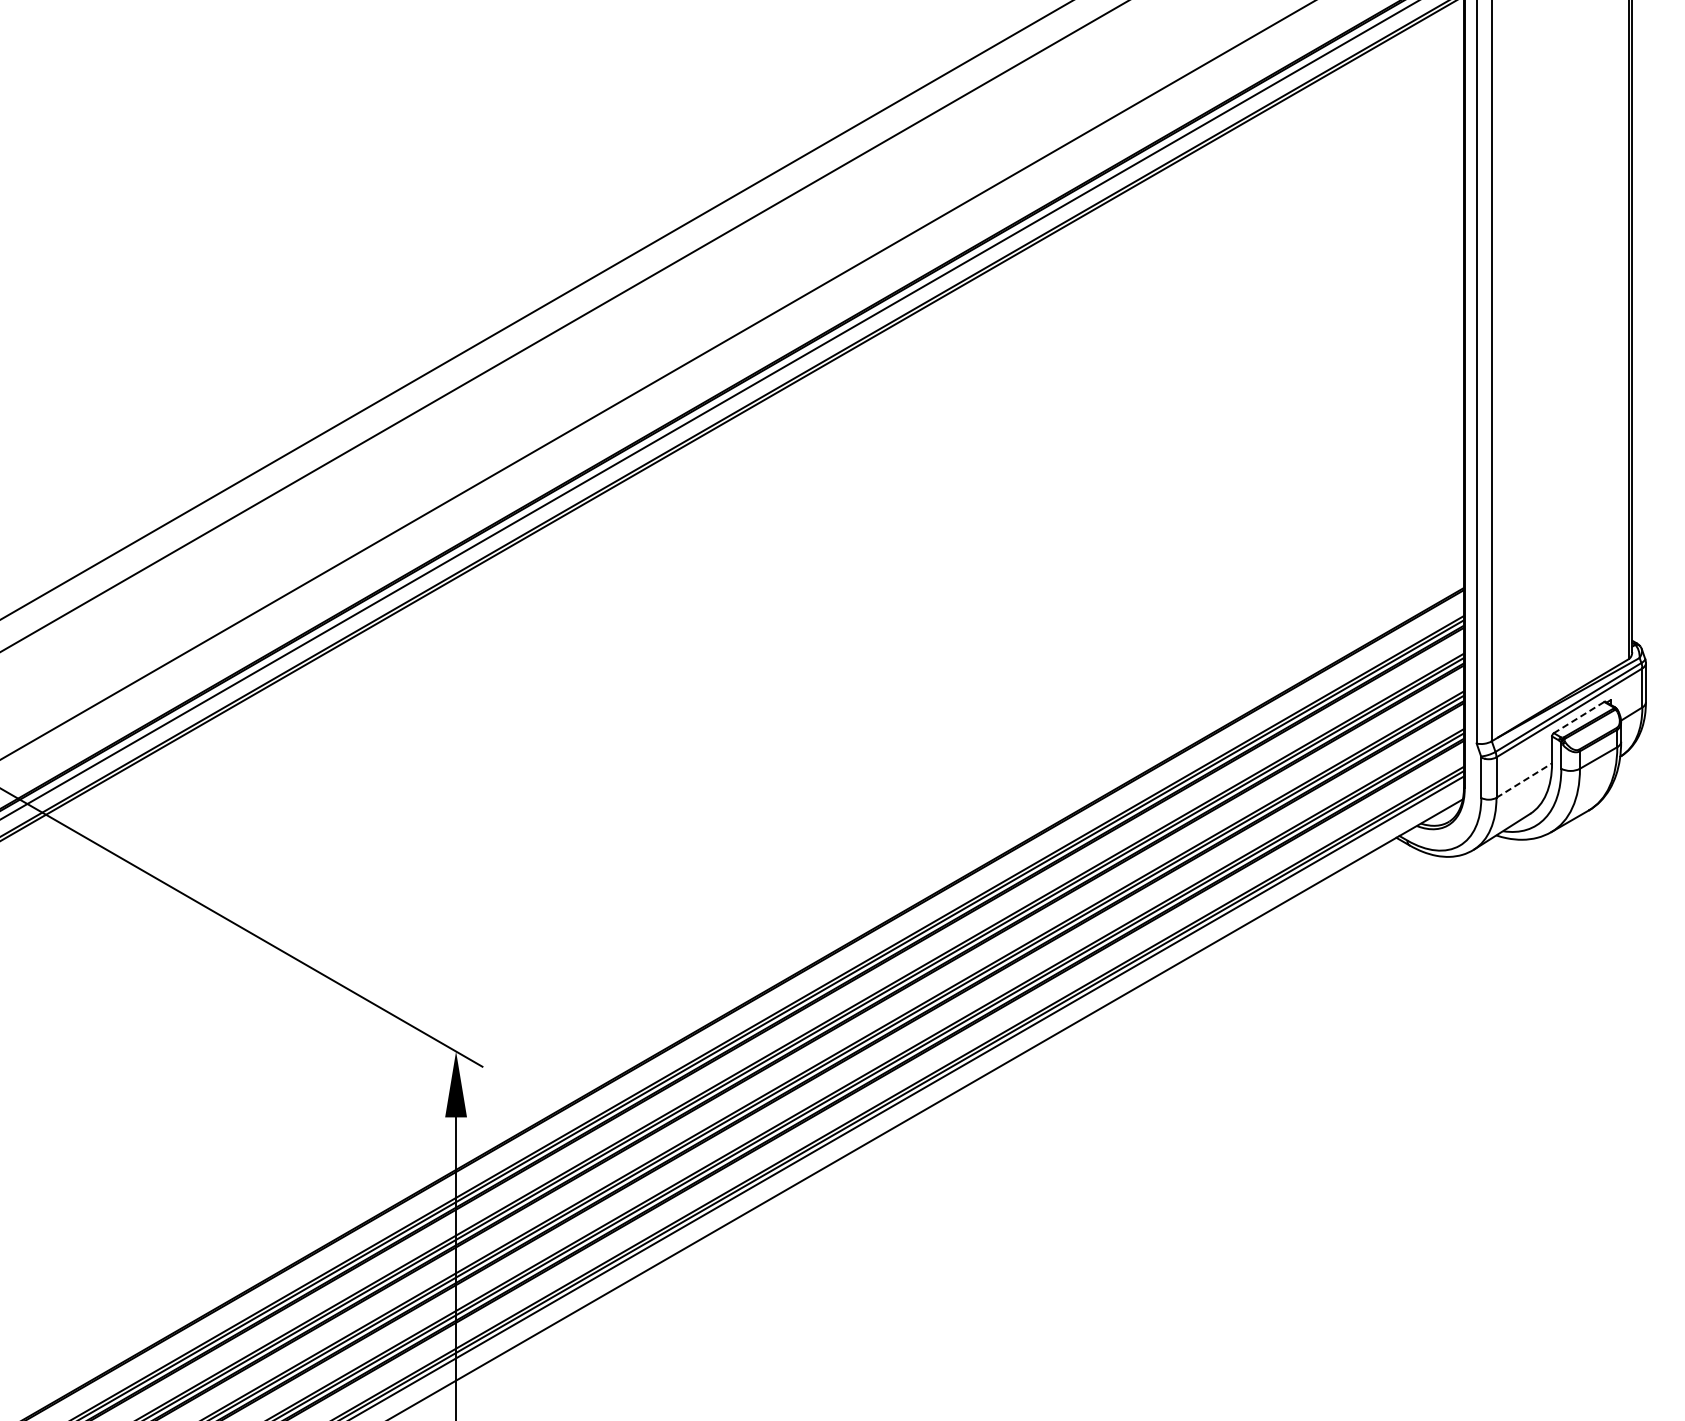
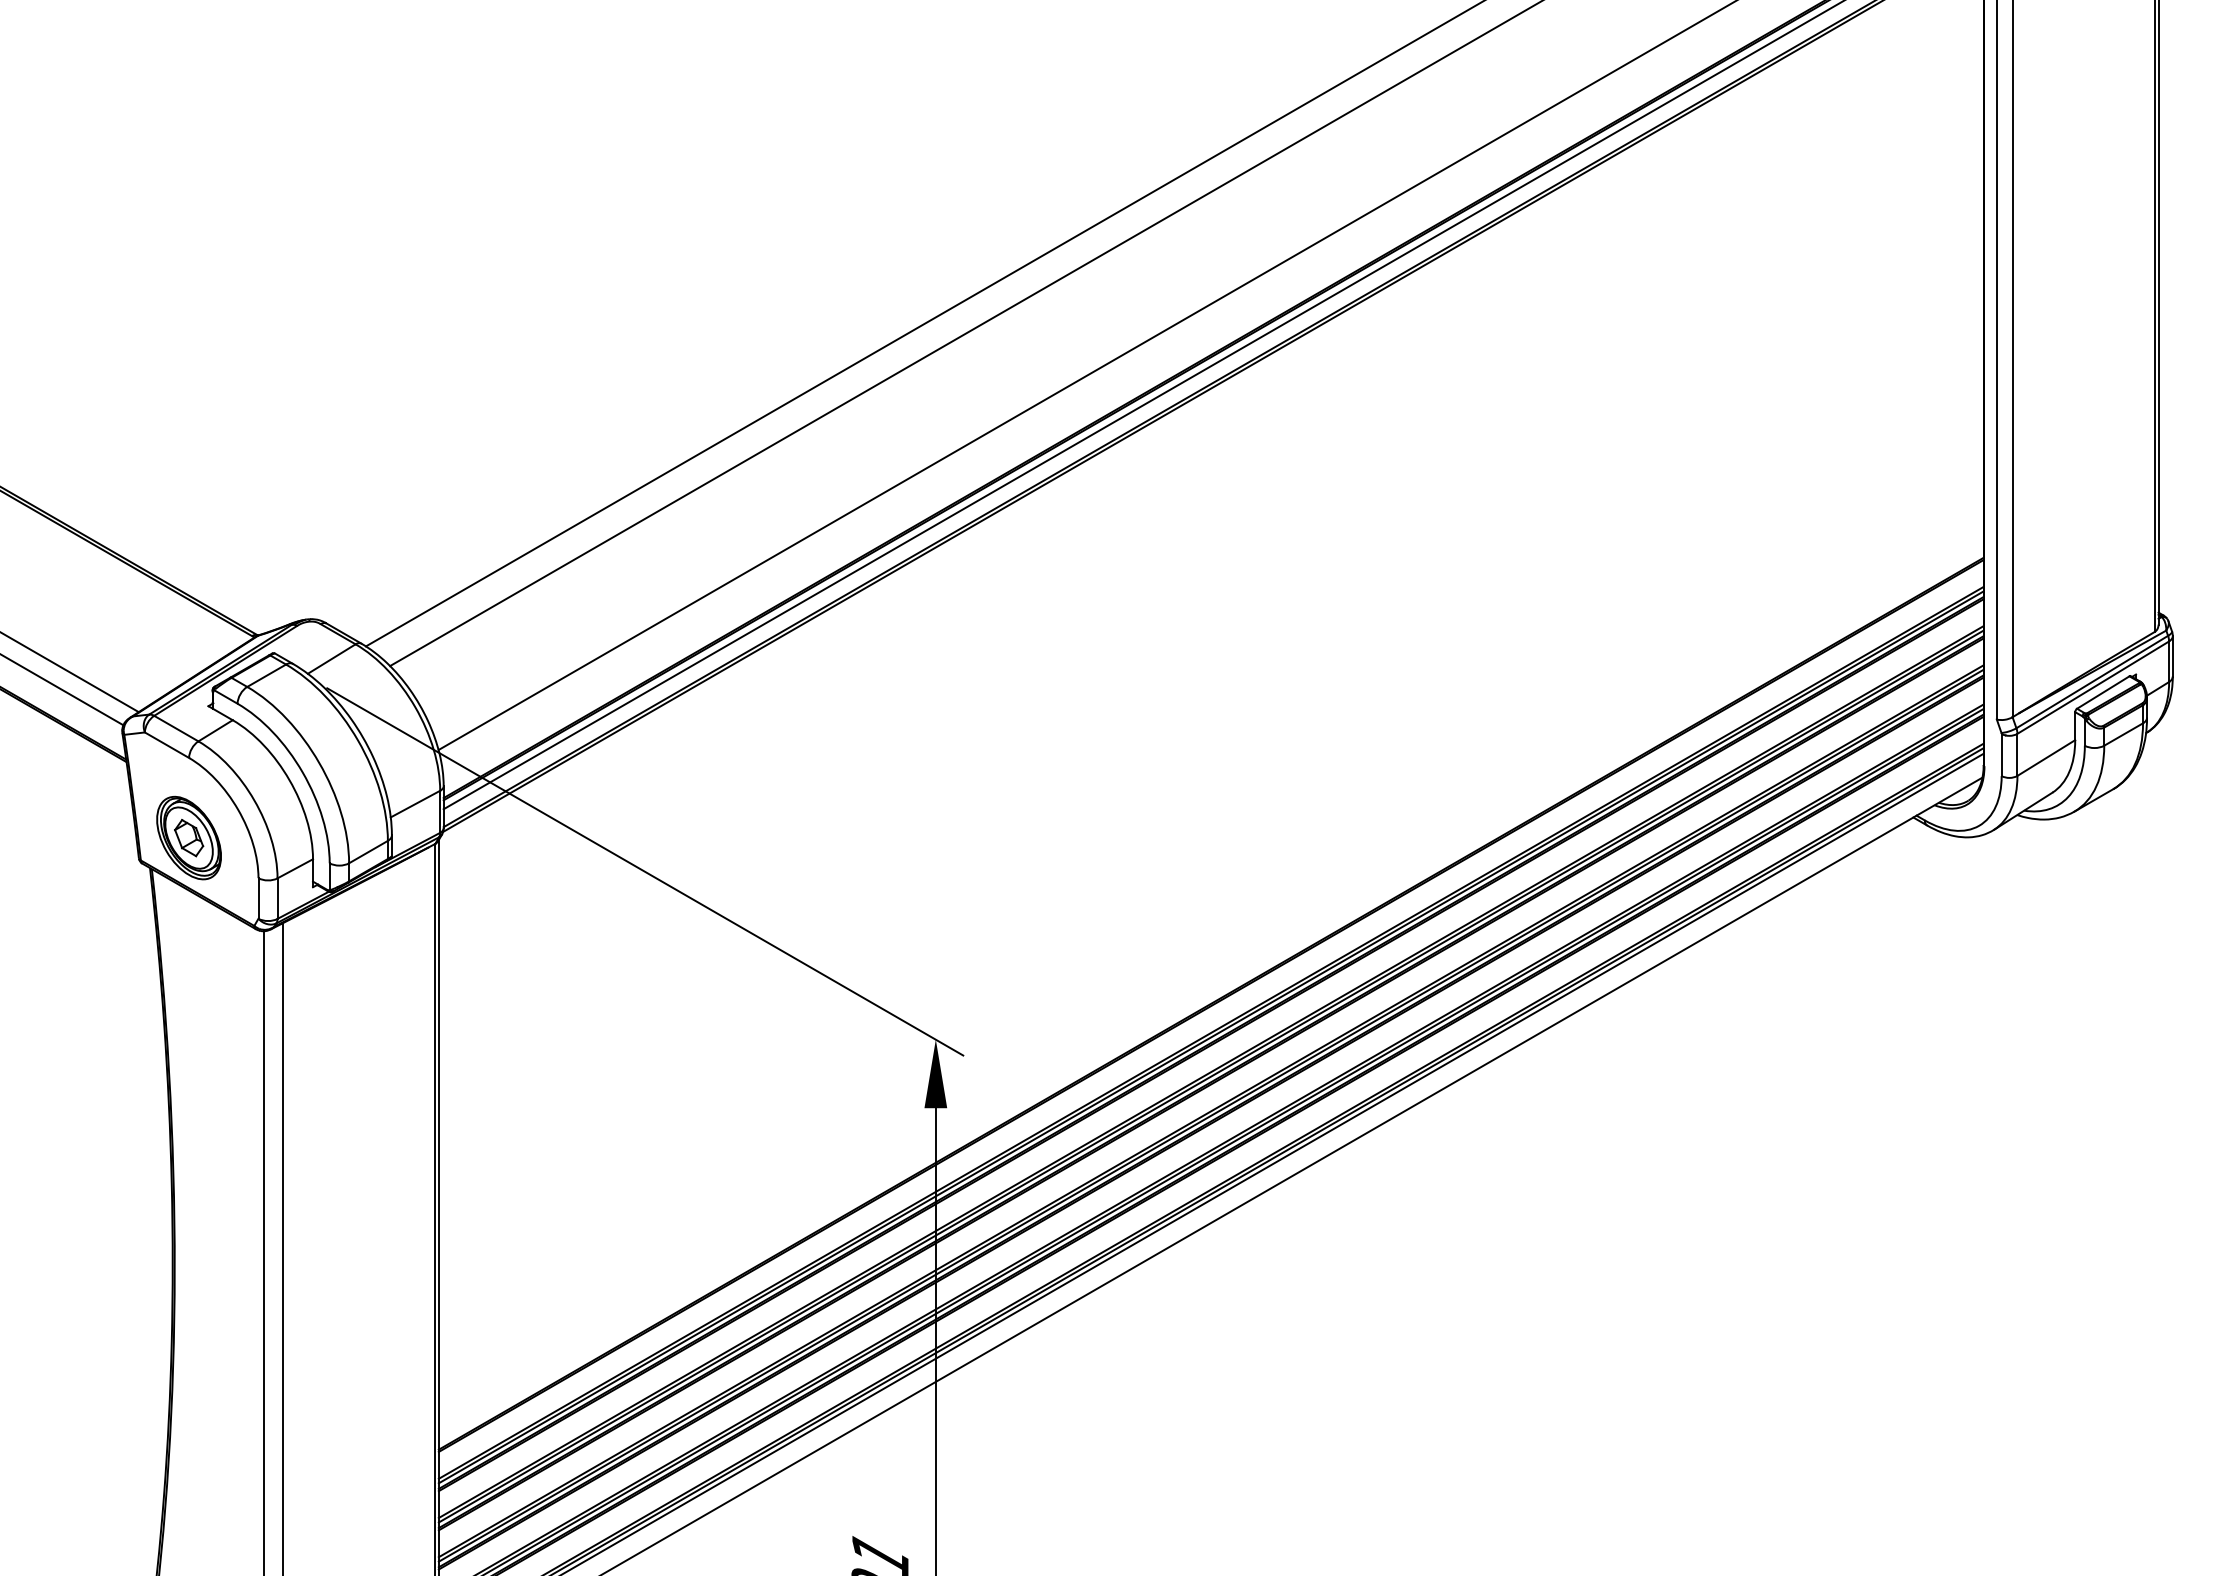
line: (1579, 717) -> (2103, 692), dashed -> solid
line: (1524, 781) -> (2046, 758), dashed -> solid

